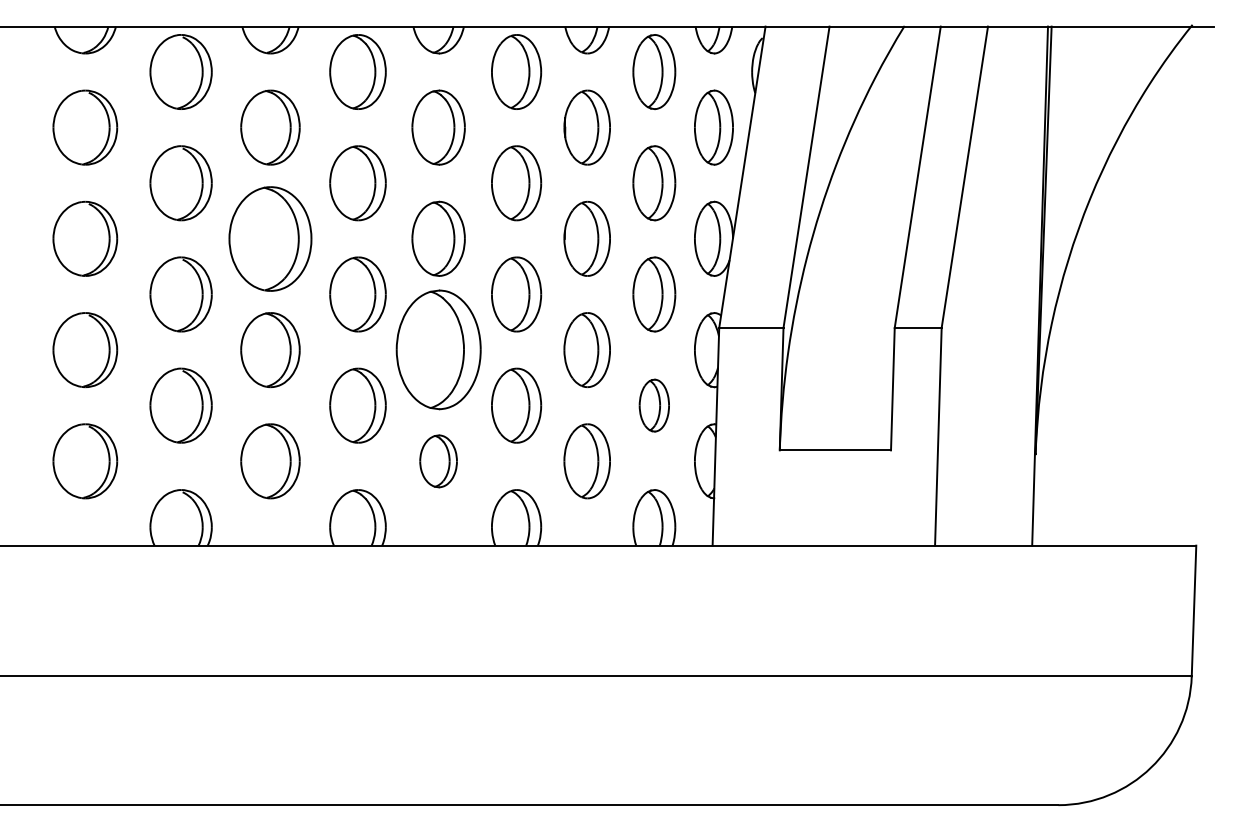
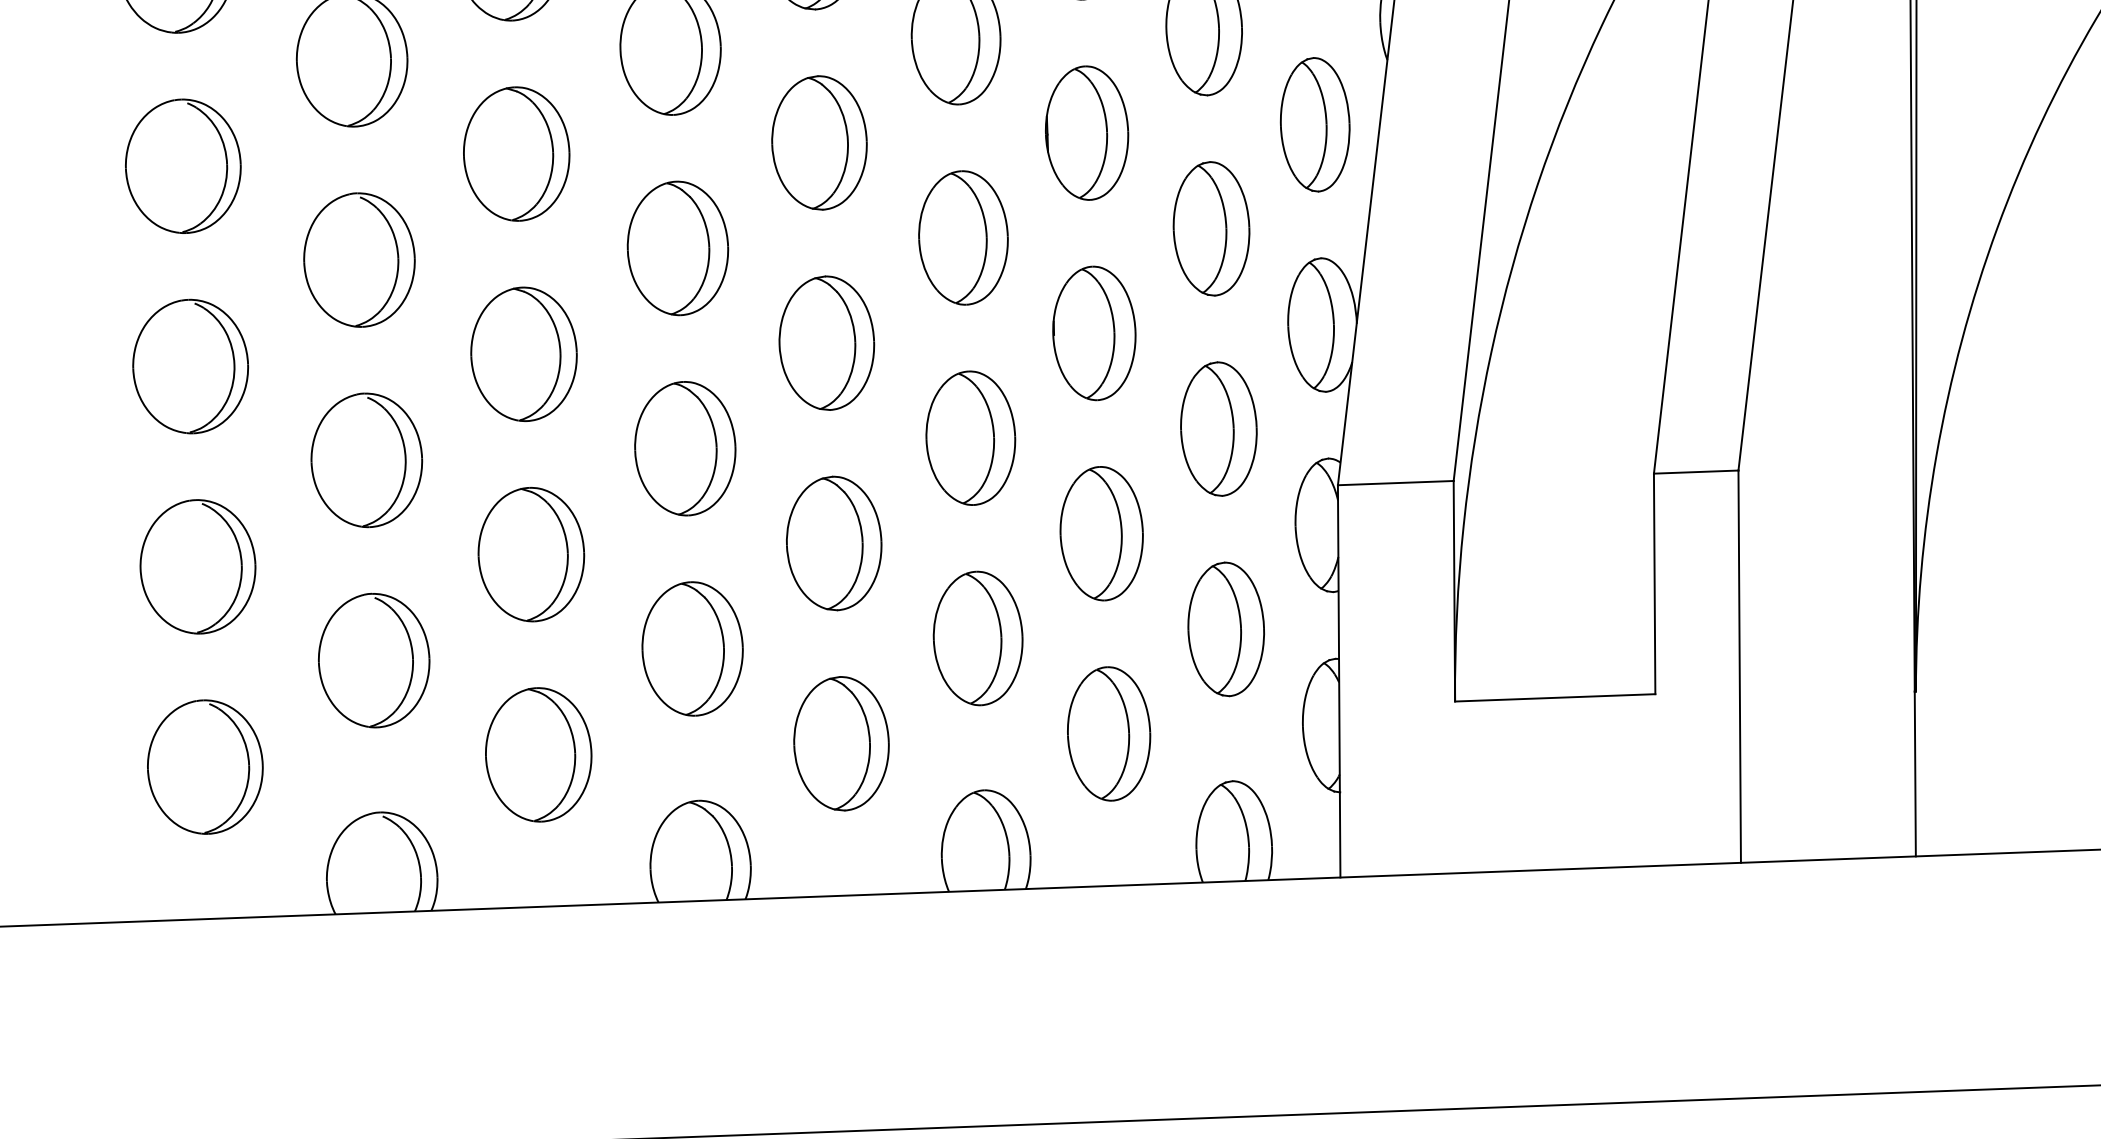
part: (270, 238) -> (524, 353), size x0.71
part: (438, 350) -> (833, 544), size x0.62
part: (654, 405) -> (1226, 629), size x1.43
part: (438, 461) -> (841, 744), size x1.43

